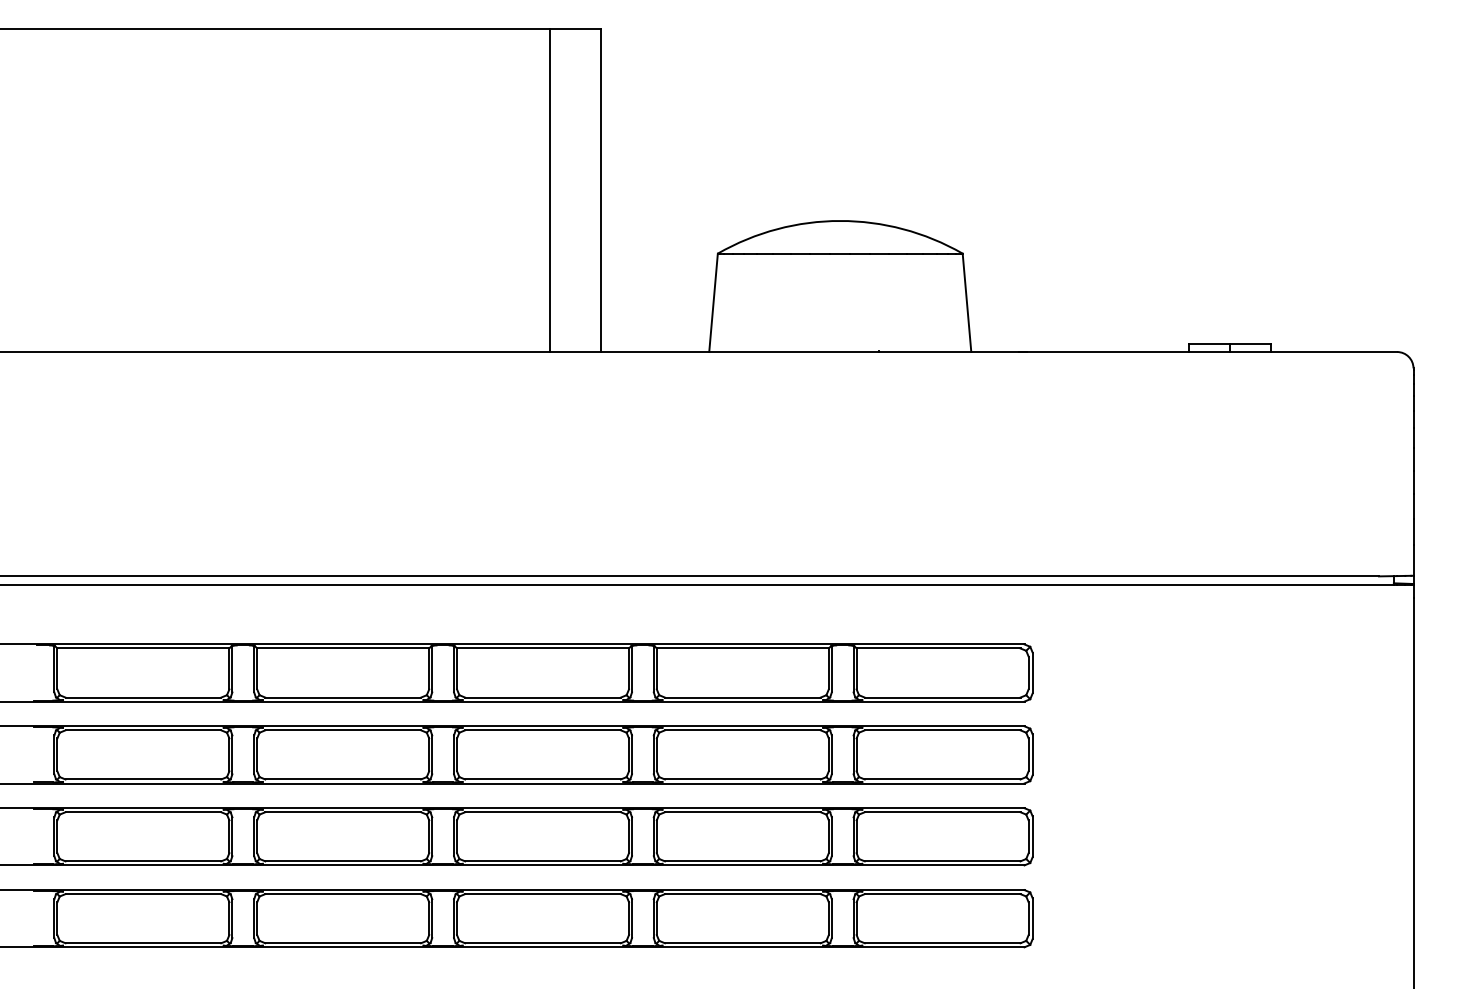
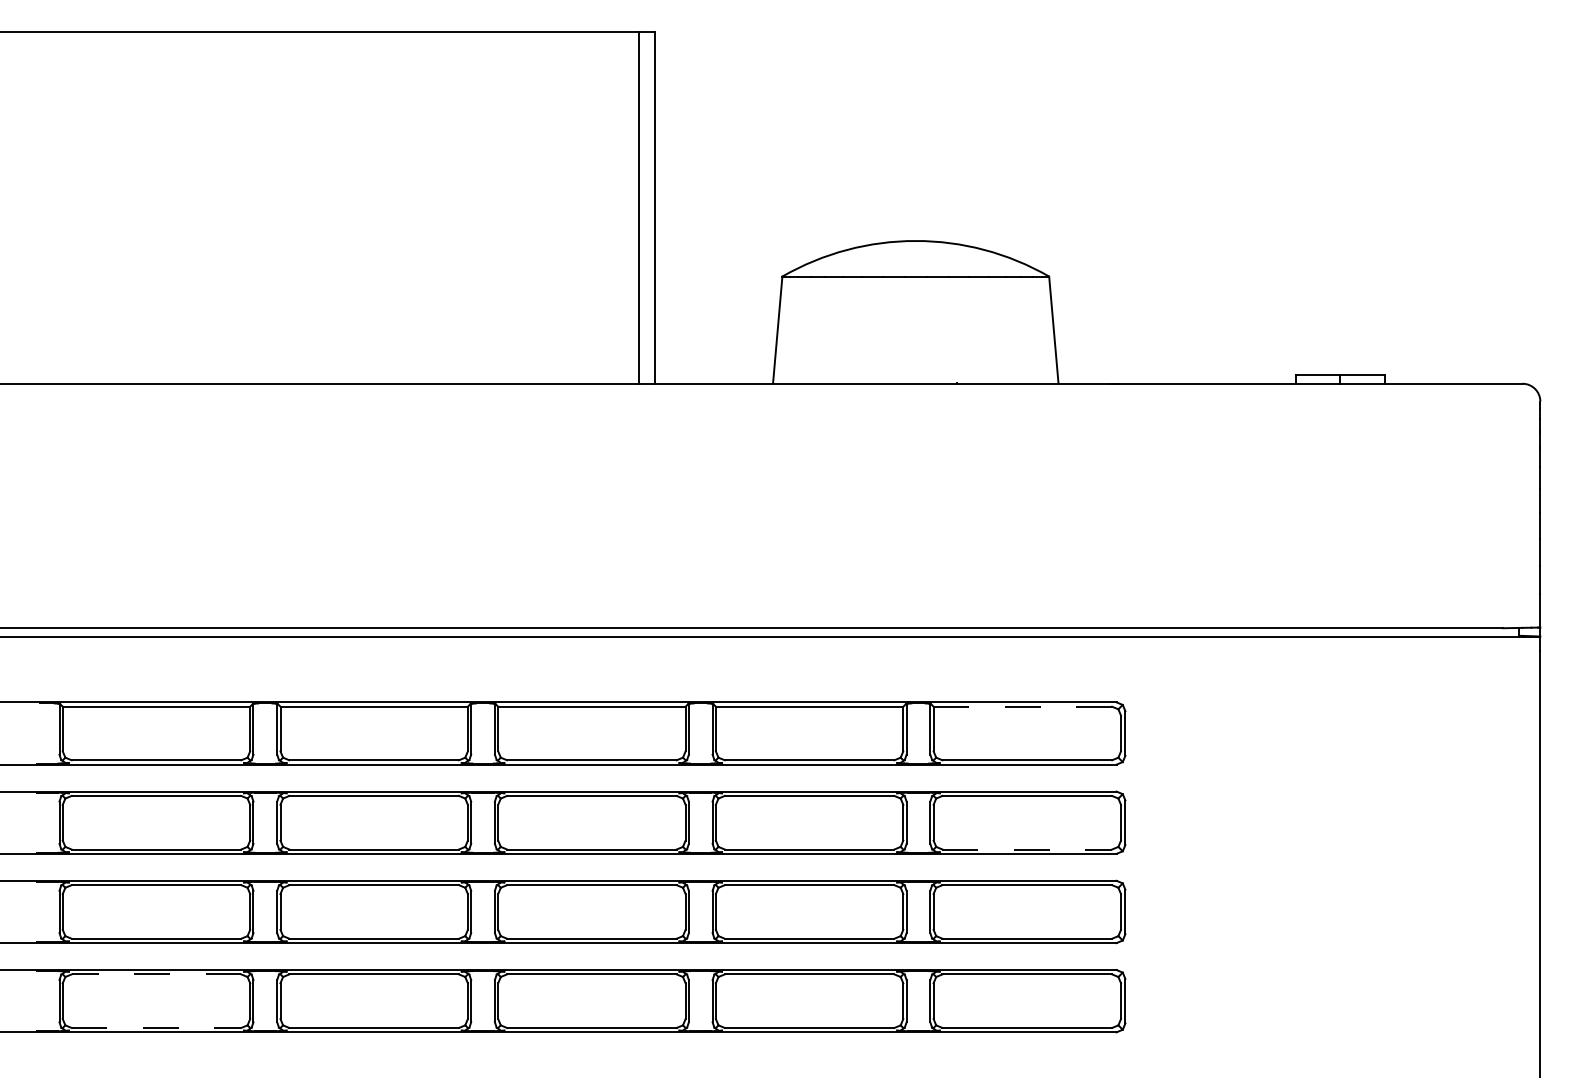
line: (549, 190) -> (639, 207), moved
line: (938, 648) -> (1022, 706), solid -> dashed
line: (942, 779) -> (1027, 849), solid -> dashed
line: (143, 894) -> (156, 974), solid -> dashed
line: (143, 942) -> (156, 1027), solid -> dashed

